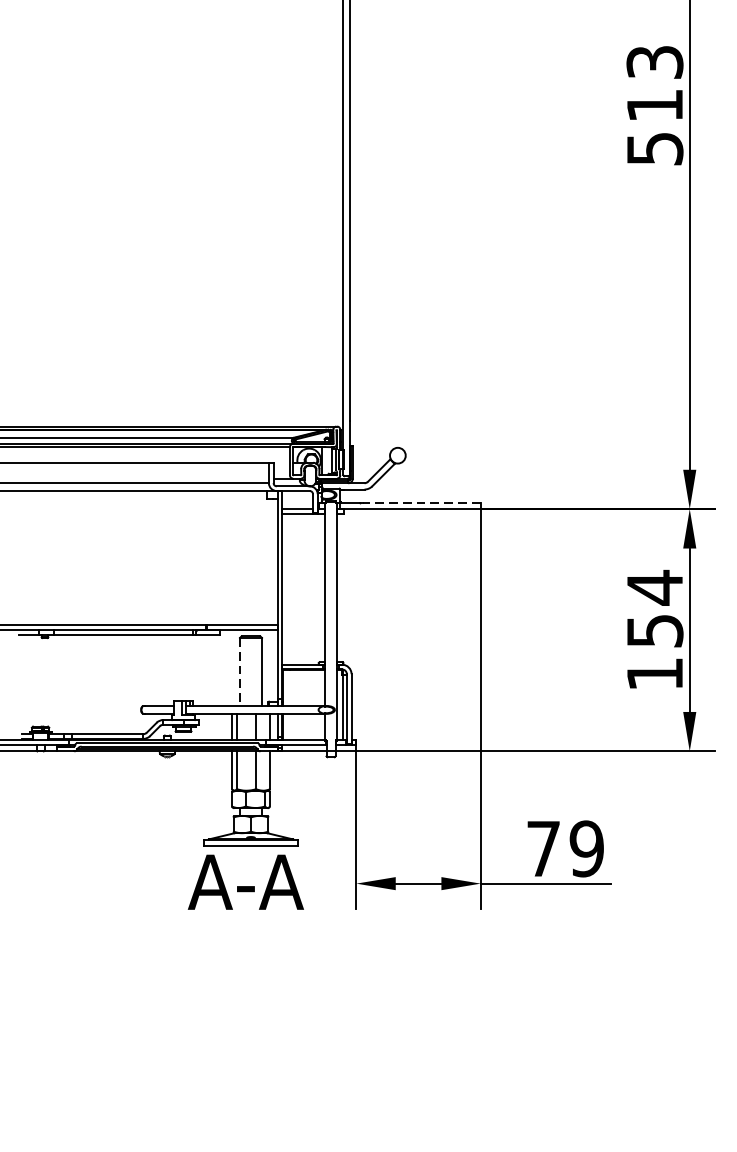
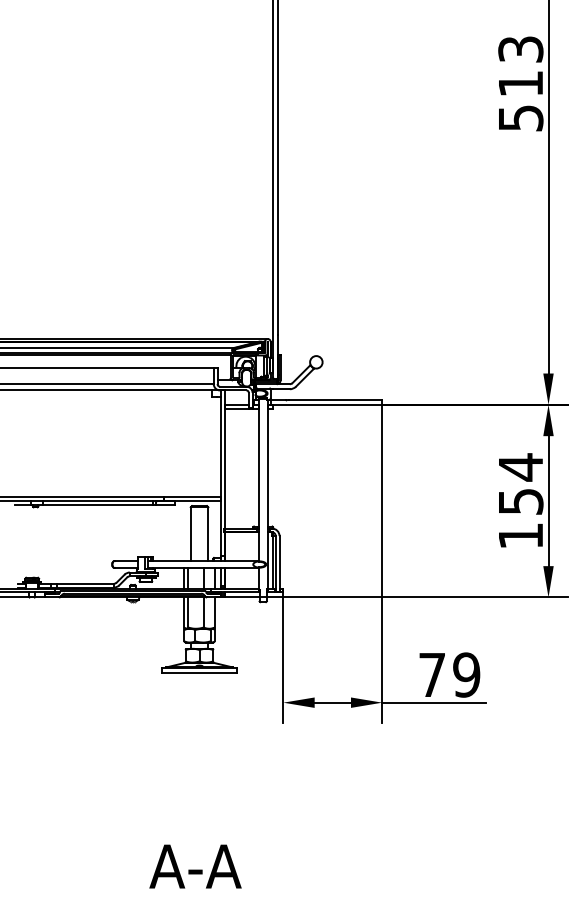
line: (421, 502) -> (335, 399), dashed -> solid
line: (239, 672) -> (190, 534), dashed -> solid
text: (245, 882) -> (195, 866), moved

